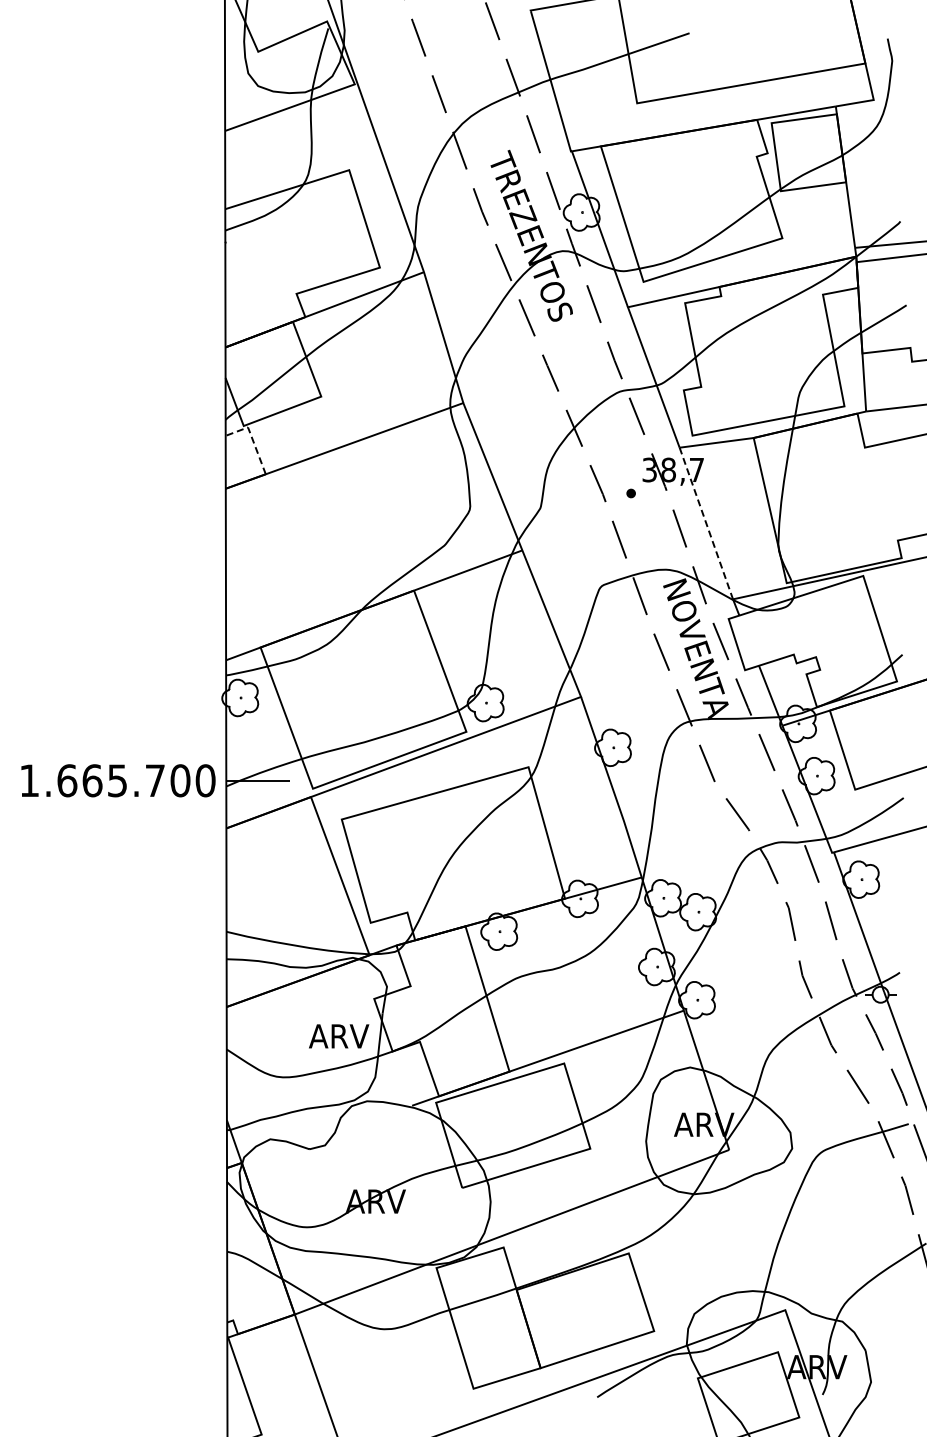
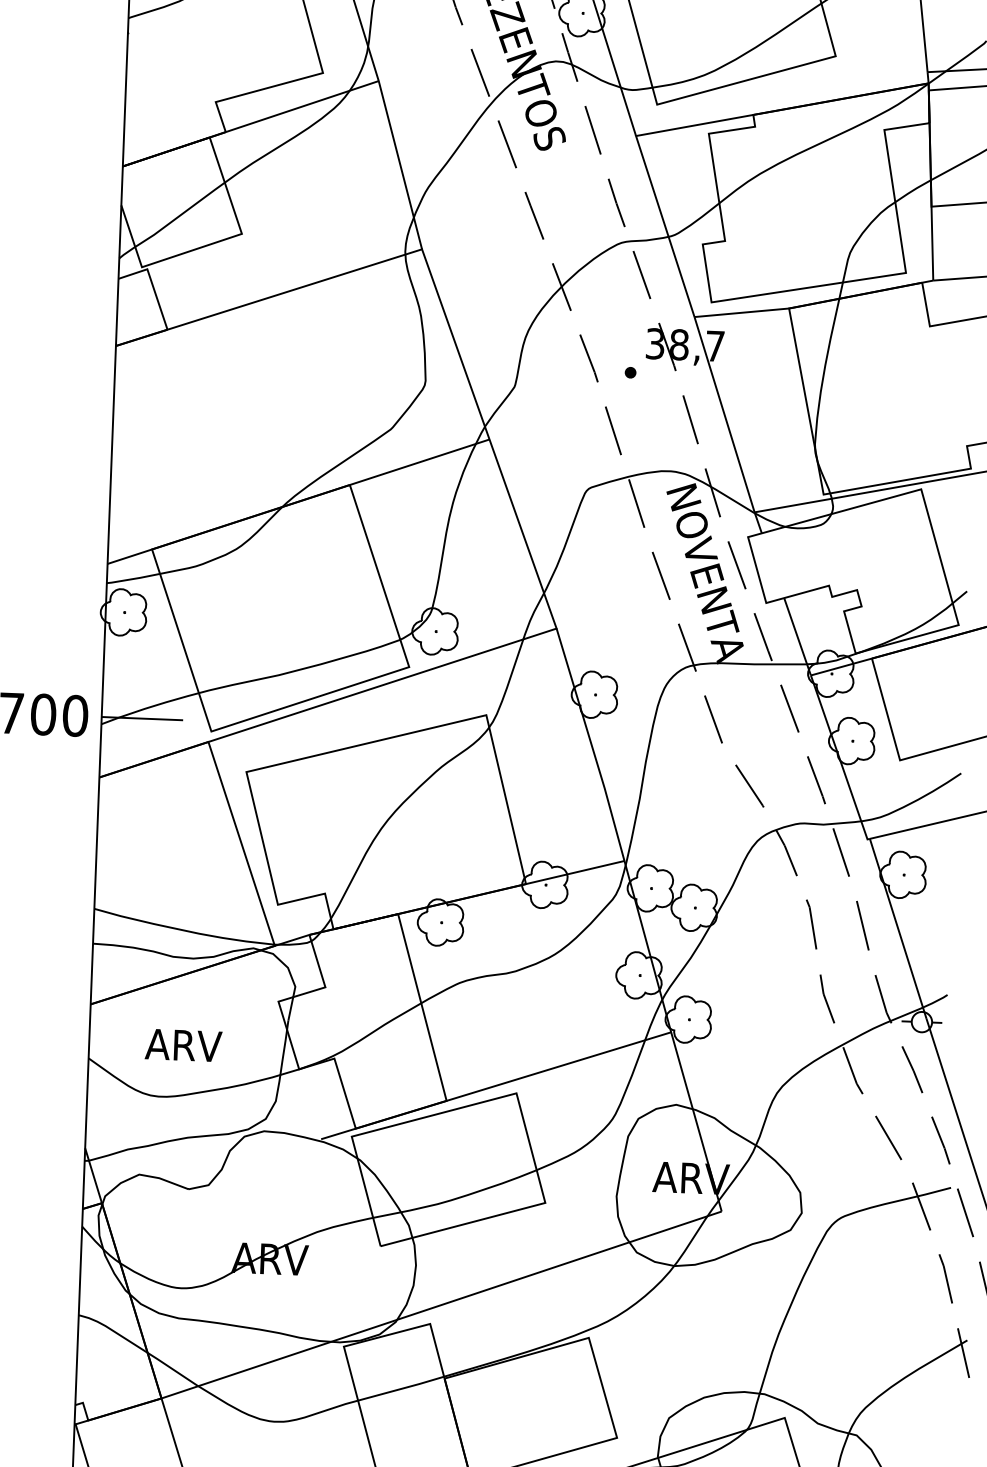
line: (252, 439) -> (152, 284), dashed -> solid
line: (706, 523) -> (724, 414), dashed -> solid
text: (339, 1036) -> (184, 1045), moved

